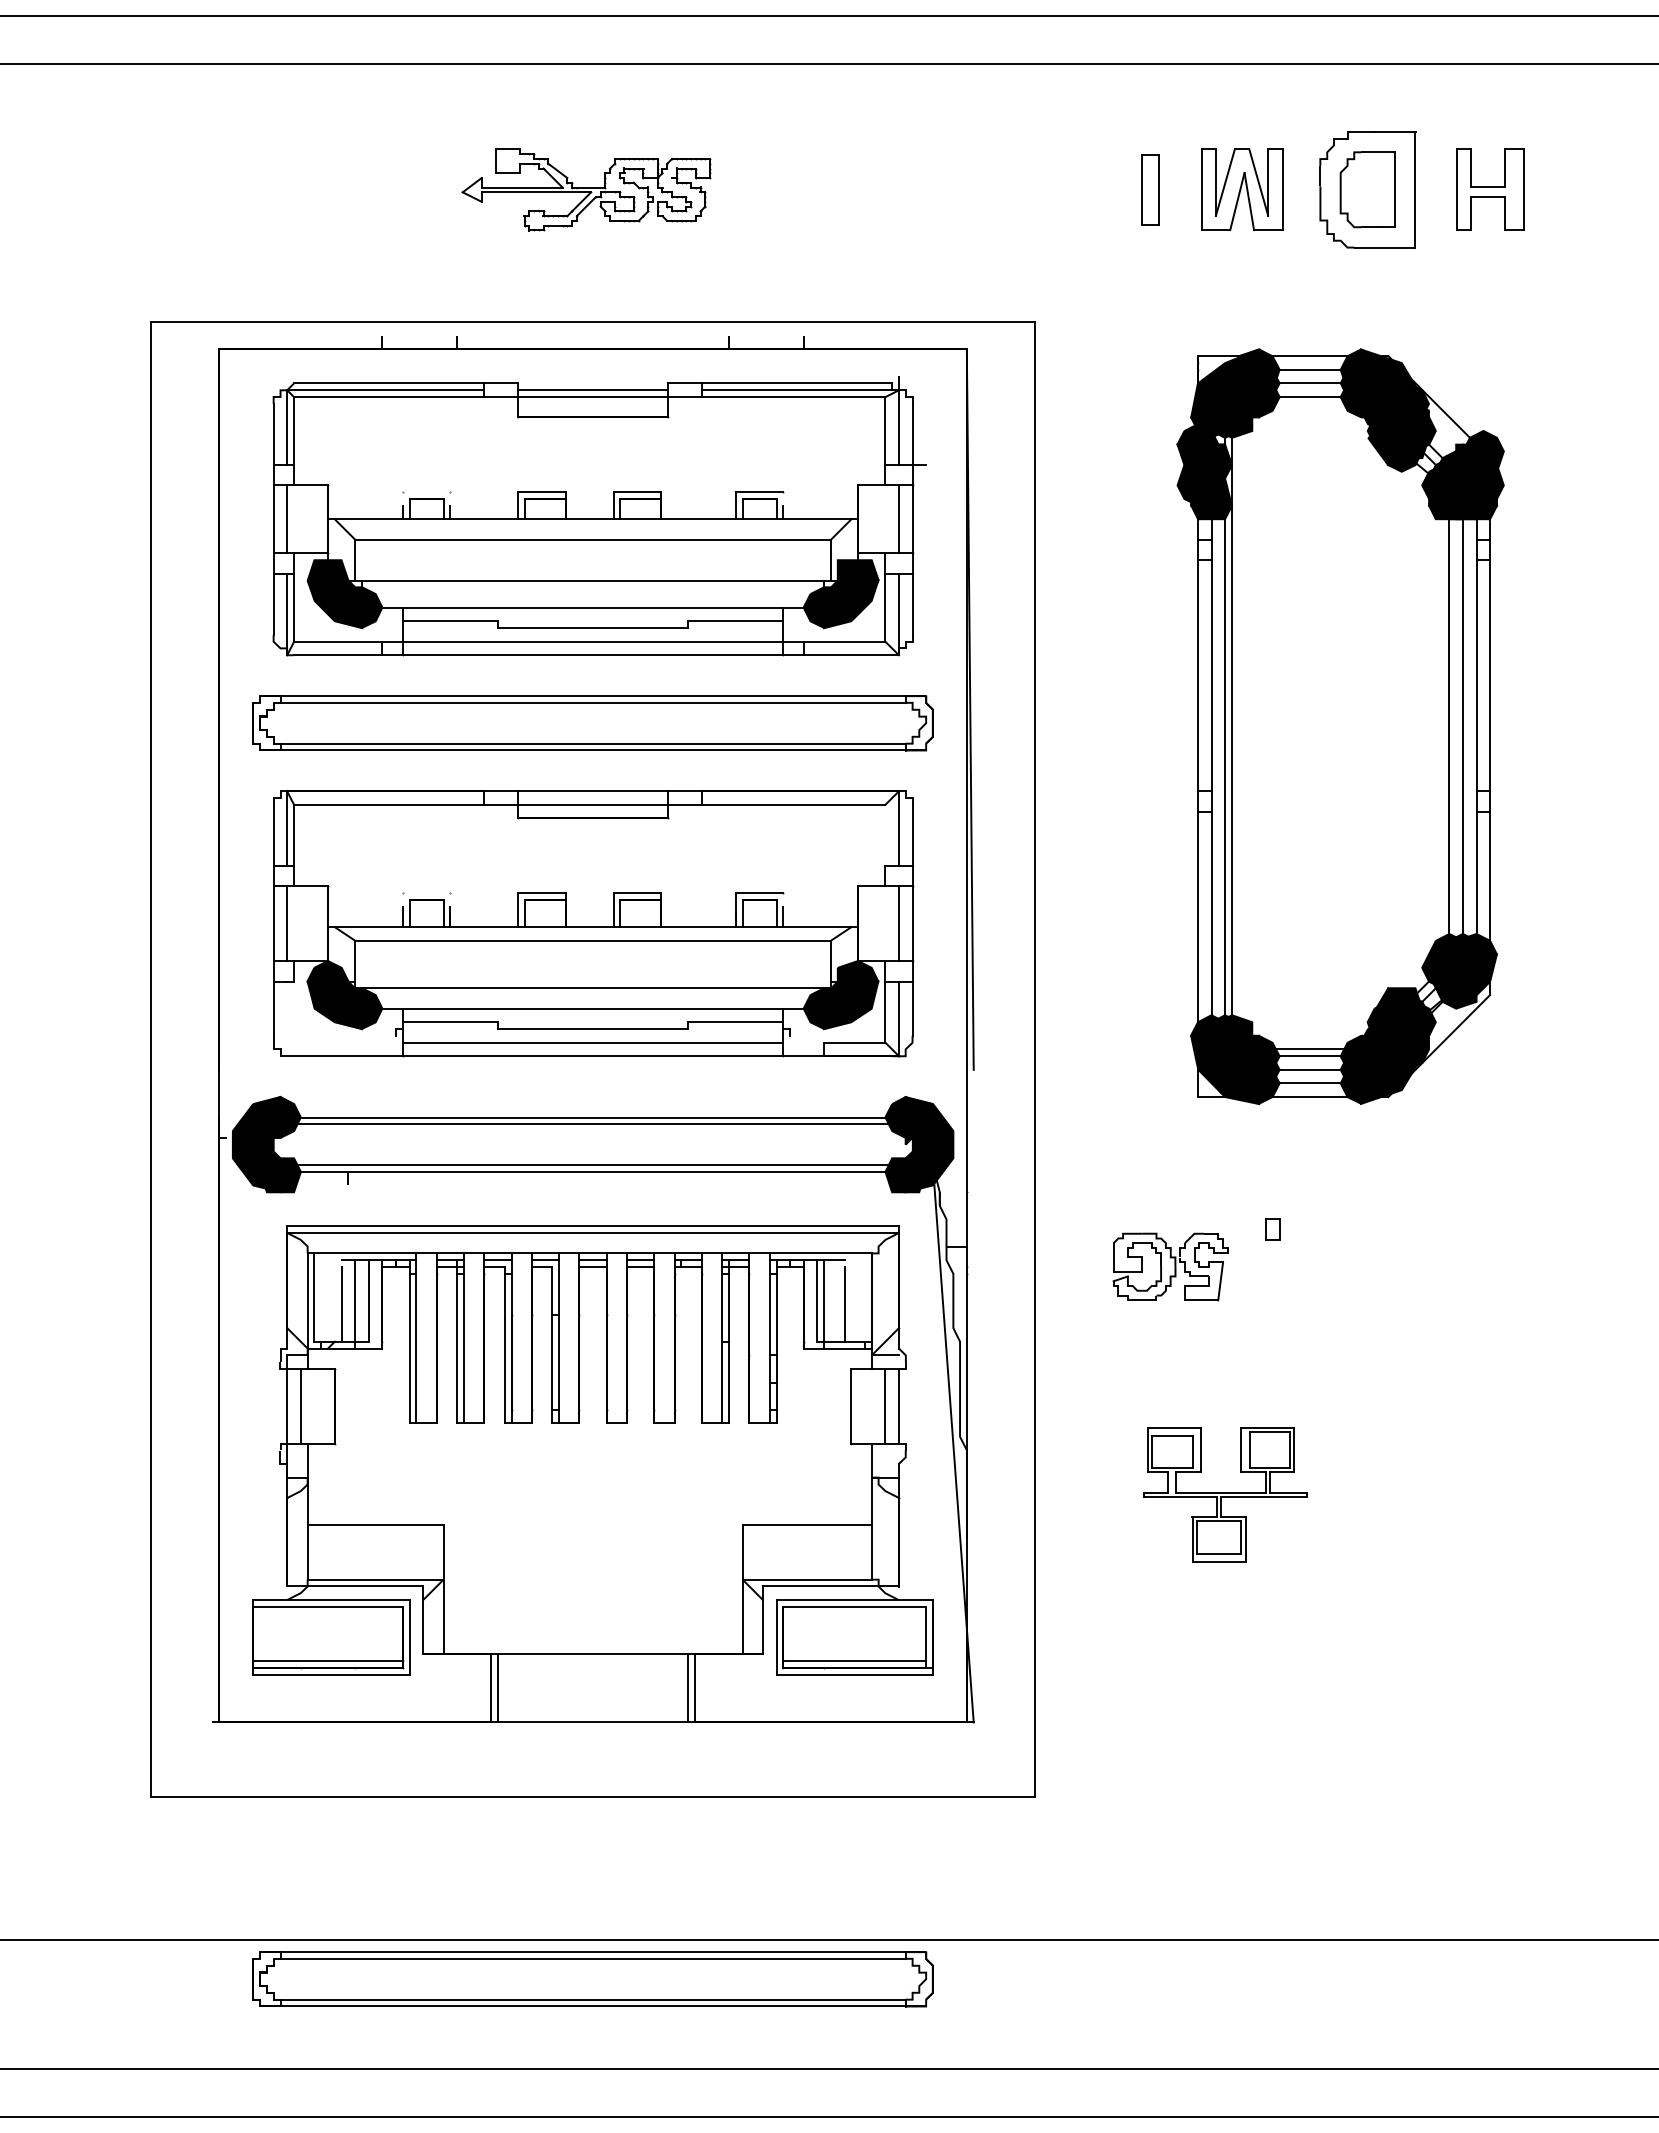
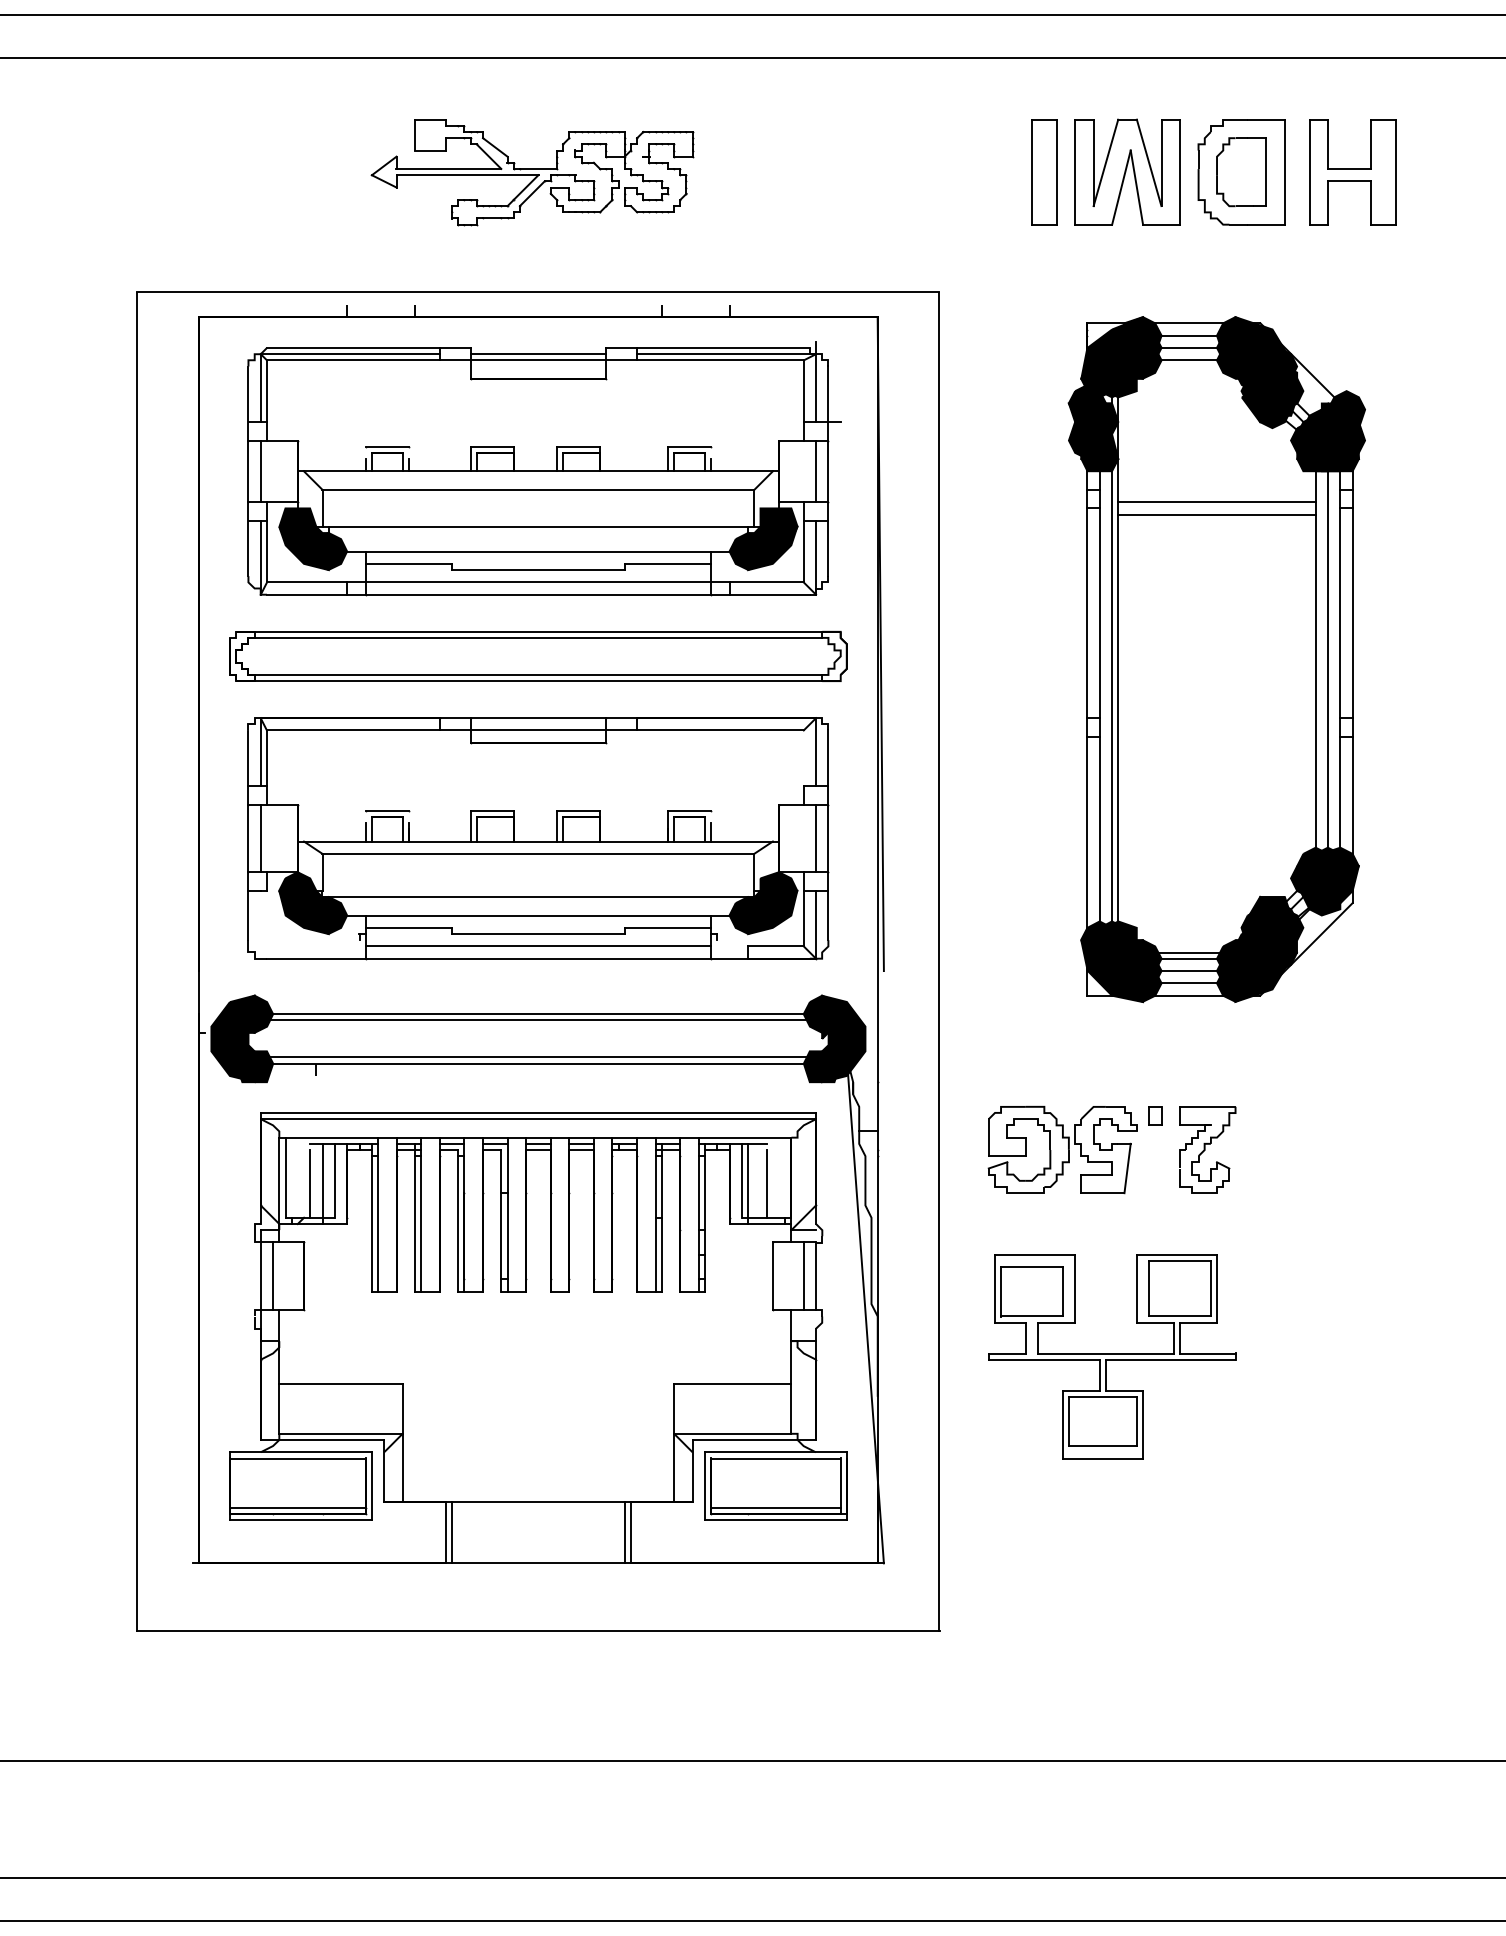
part: (1150, 189) -> (1044, 171), size x1.67
part: (1241, 189) -> (1126, 171), size x1.43
part: (1490, 189) -> (1352, 171), size x1.43
part: (586, 190) -> (532, 172), size x1.43
line: (426, 492) -> (387, 446), added
line: (1340, 553) -> (1216, 502), added
line: (1340, 566) -> (1216, 514), added
line: (426, 893) -> (387, 810), added
part: (1170, 1266) -> (1062, 1149), size x1.43
part: (1330, 1266) -> (1207, 1149), added
part: (1224, 1494) -> (1111, 1356), size x1.67
part: (592, 1979) -> (537, 1796), removed

